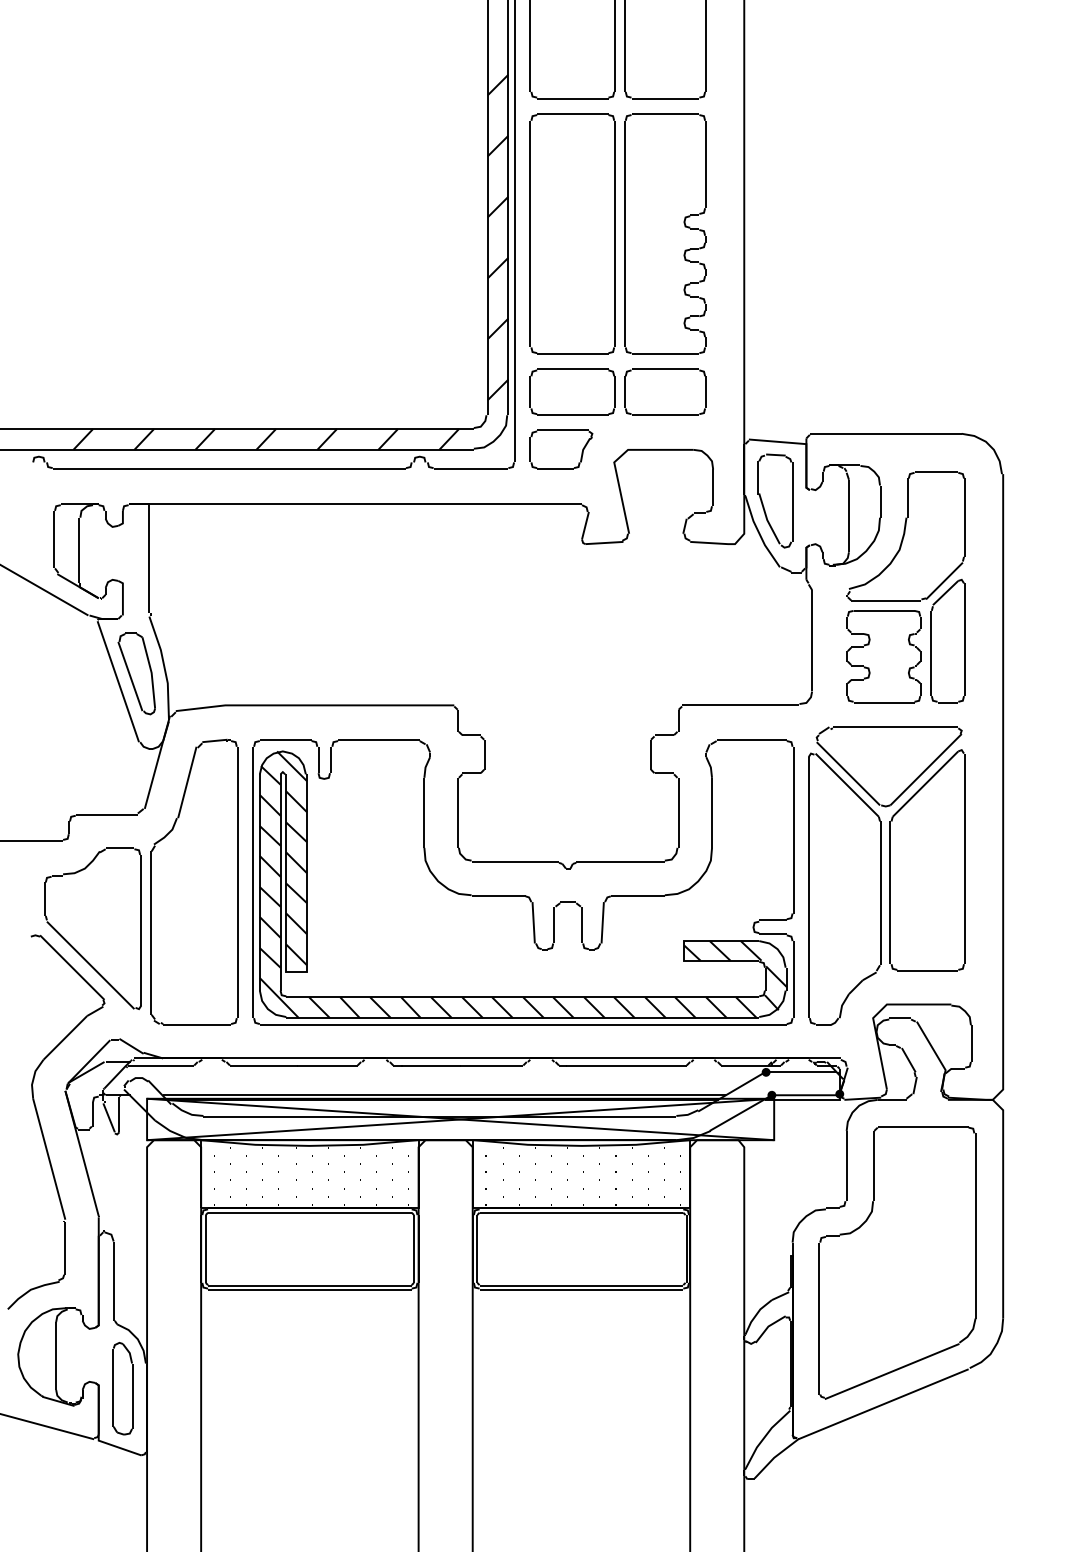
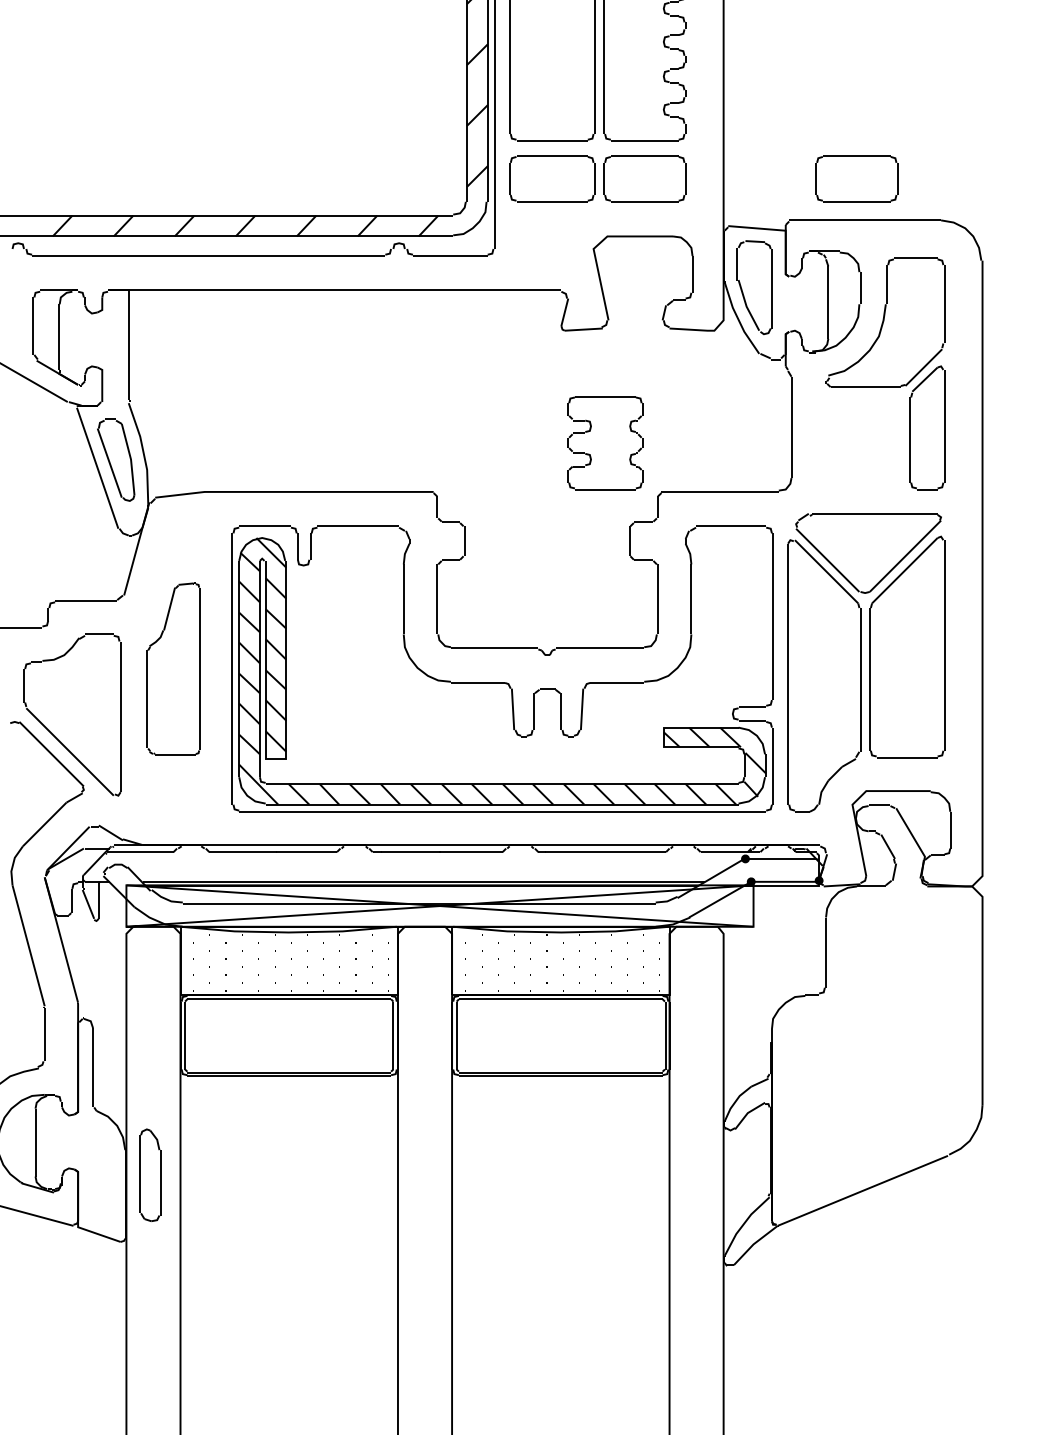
part: (877, 391) -> (856, 178), added
part: (561, 449) -> (540, 236), removed
part: (883, 656) -> (604, 443), moved
part: (194, 882) -> (173, 669), size x0.6
part: (897, 1262) -> (876, 1049), removed
part: (122, 1388) -> (149, 1175), moved

